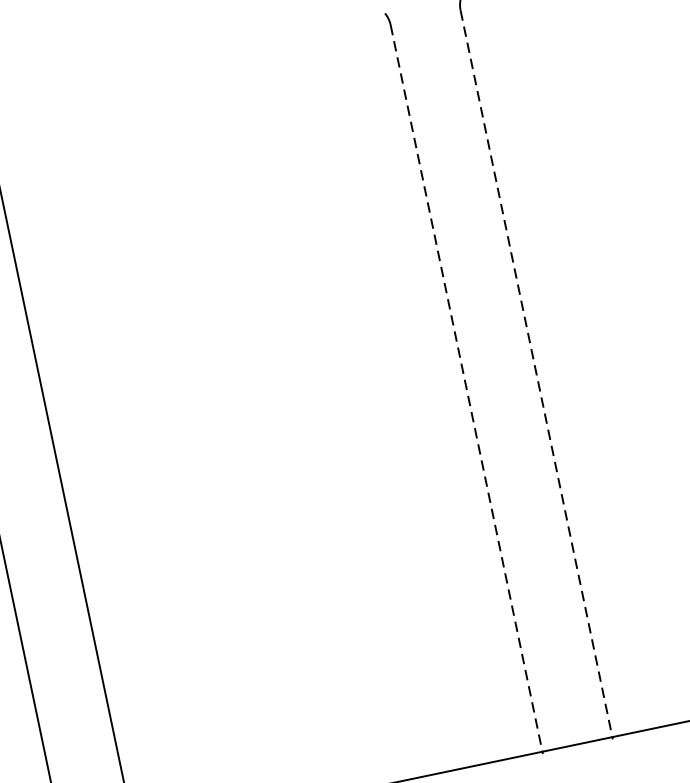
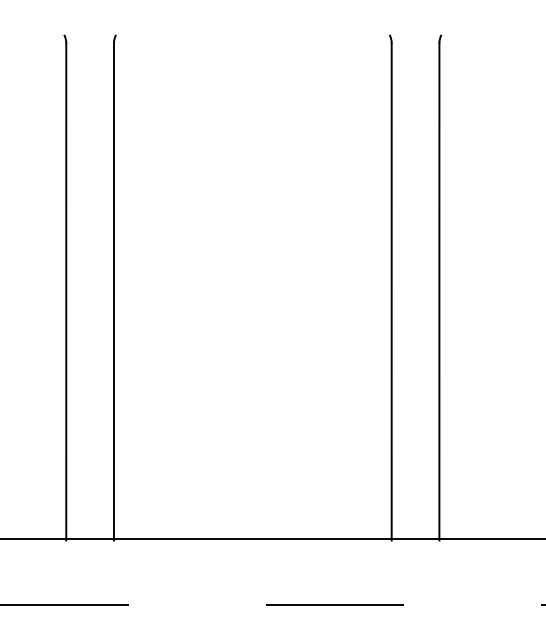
line: (536, 374) -> (439, 291), dashed -> solid
line: (466, 389) -> (391, 291), dashed -> solid

